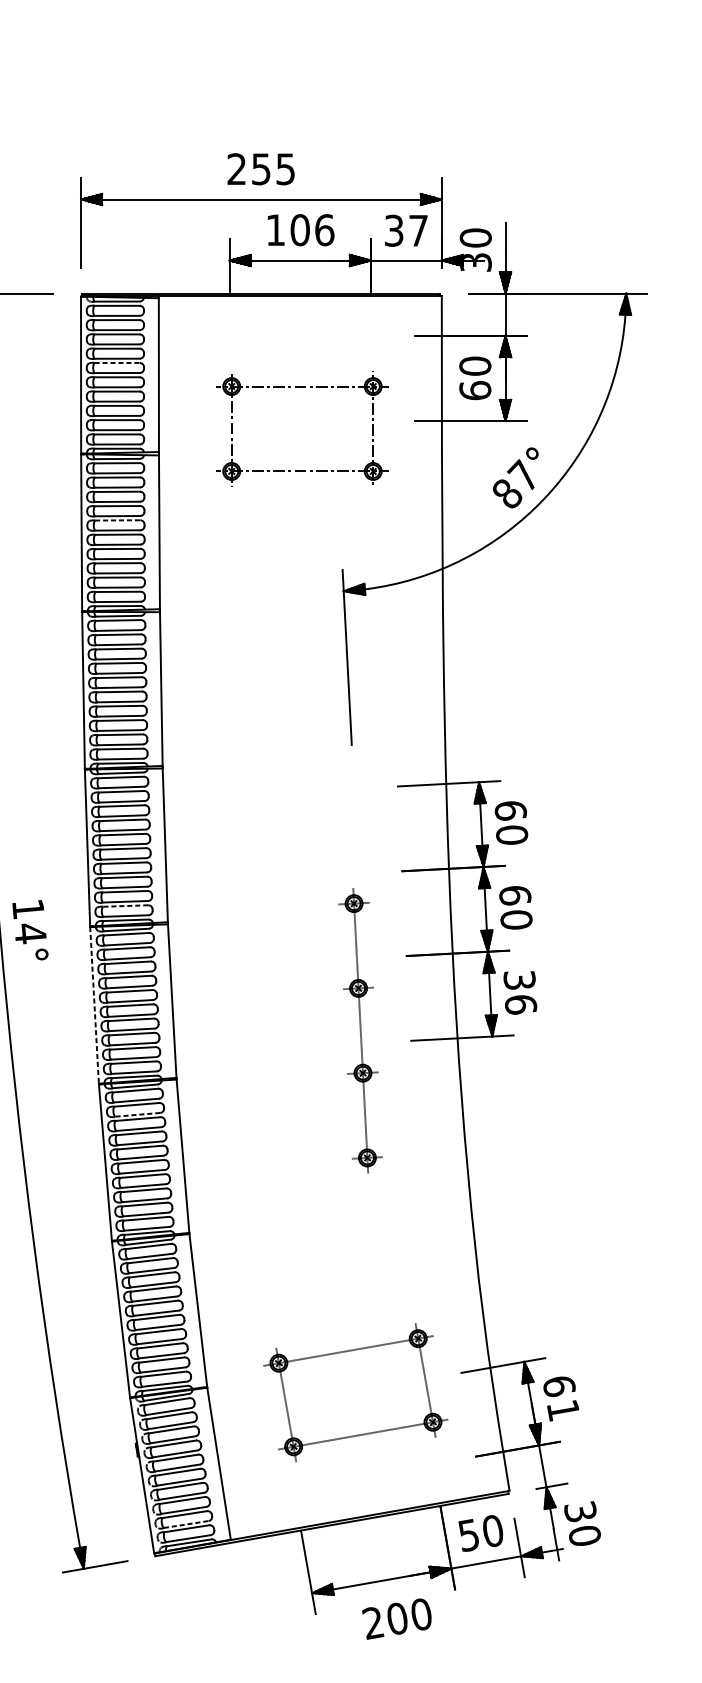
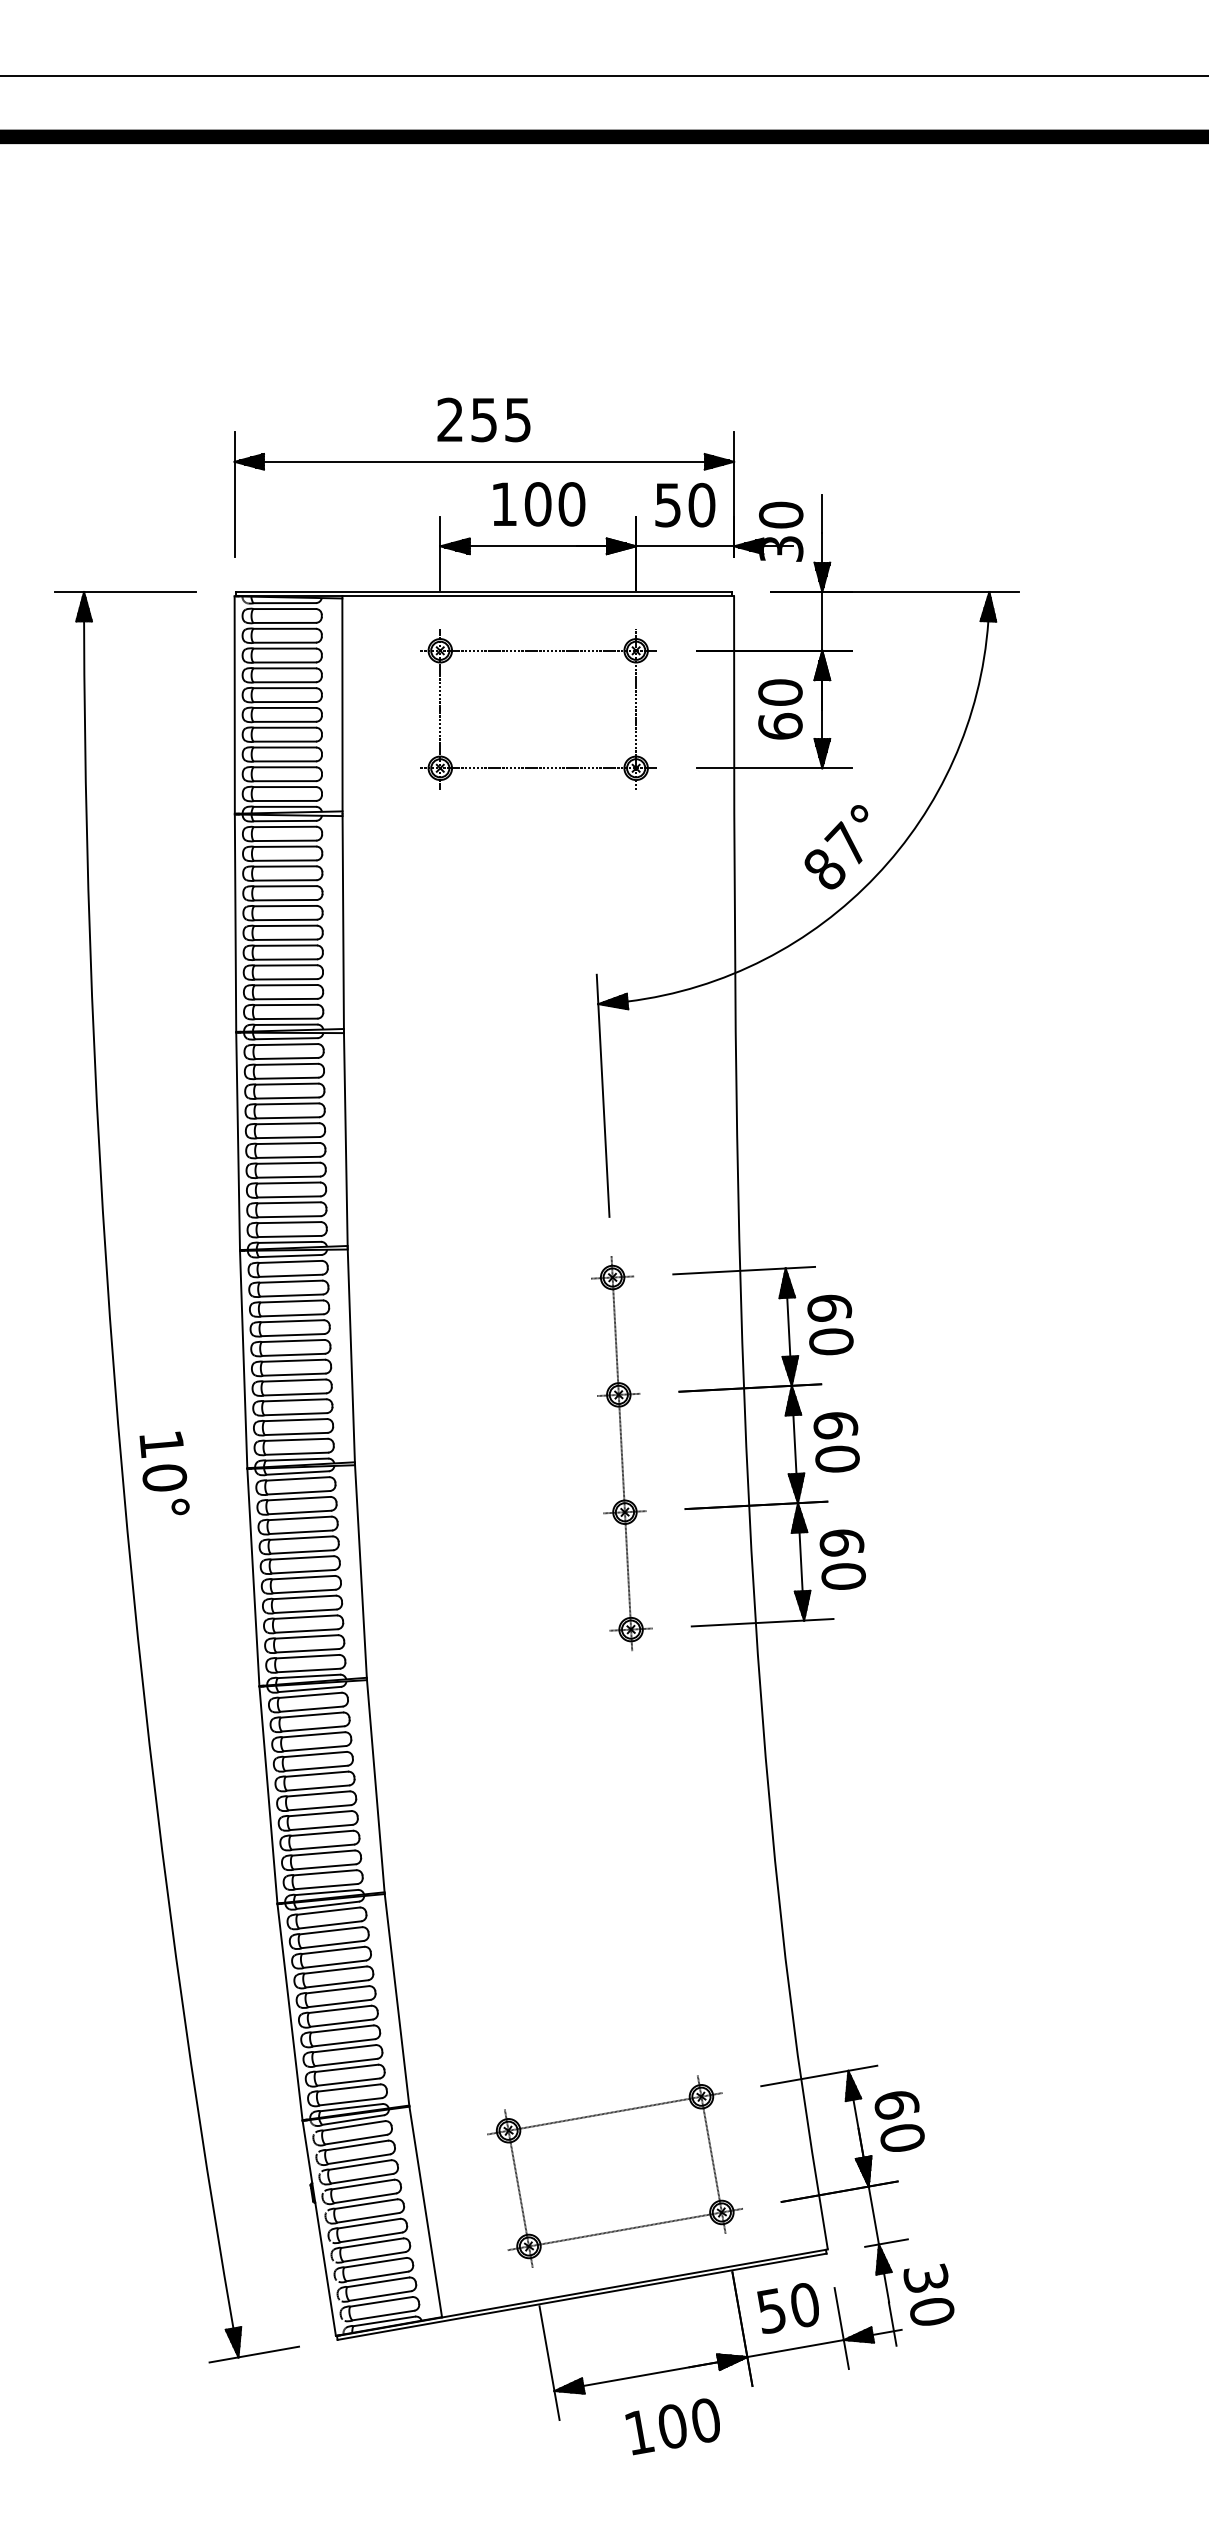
text: (324, 230) -> (571, 504), 106 -> 100
text: (406, 230) -> (685, 504), 37 -> 50
line: (117, 363) -> (285, 688), dashed -> solid
part: (301, 387) -> (537, 651), moved
line: (117, 520) -> (285, 906), dashed -> solid
line: (124, 905) -> (295, 1439), dashed -> solid
text: (30, 933) -> (164, 1478), 14° -> 10°
text: (520, 992) -> (842, 1559), 36 -> 60
line: (94, 1005) -> (253, 1577), dashed -> solid
part: (360, 1030) -> (621, 1453), moved
line: (137, 1114) -> (312, 1728), dashed -> solid
part: (355, 1392) -> (614, 2171), moved
text: (562, 1410) -> (901, 2138), 61 -> 60
line: (186, 1524) -> (380, 2295), dashed -> solid
text: (372, 1623) -> (638, 2432), 200 -> 100

